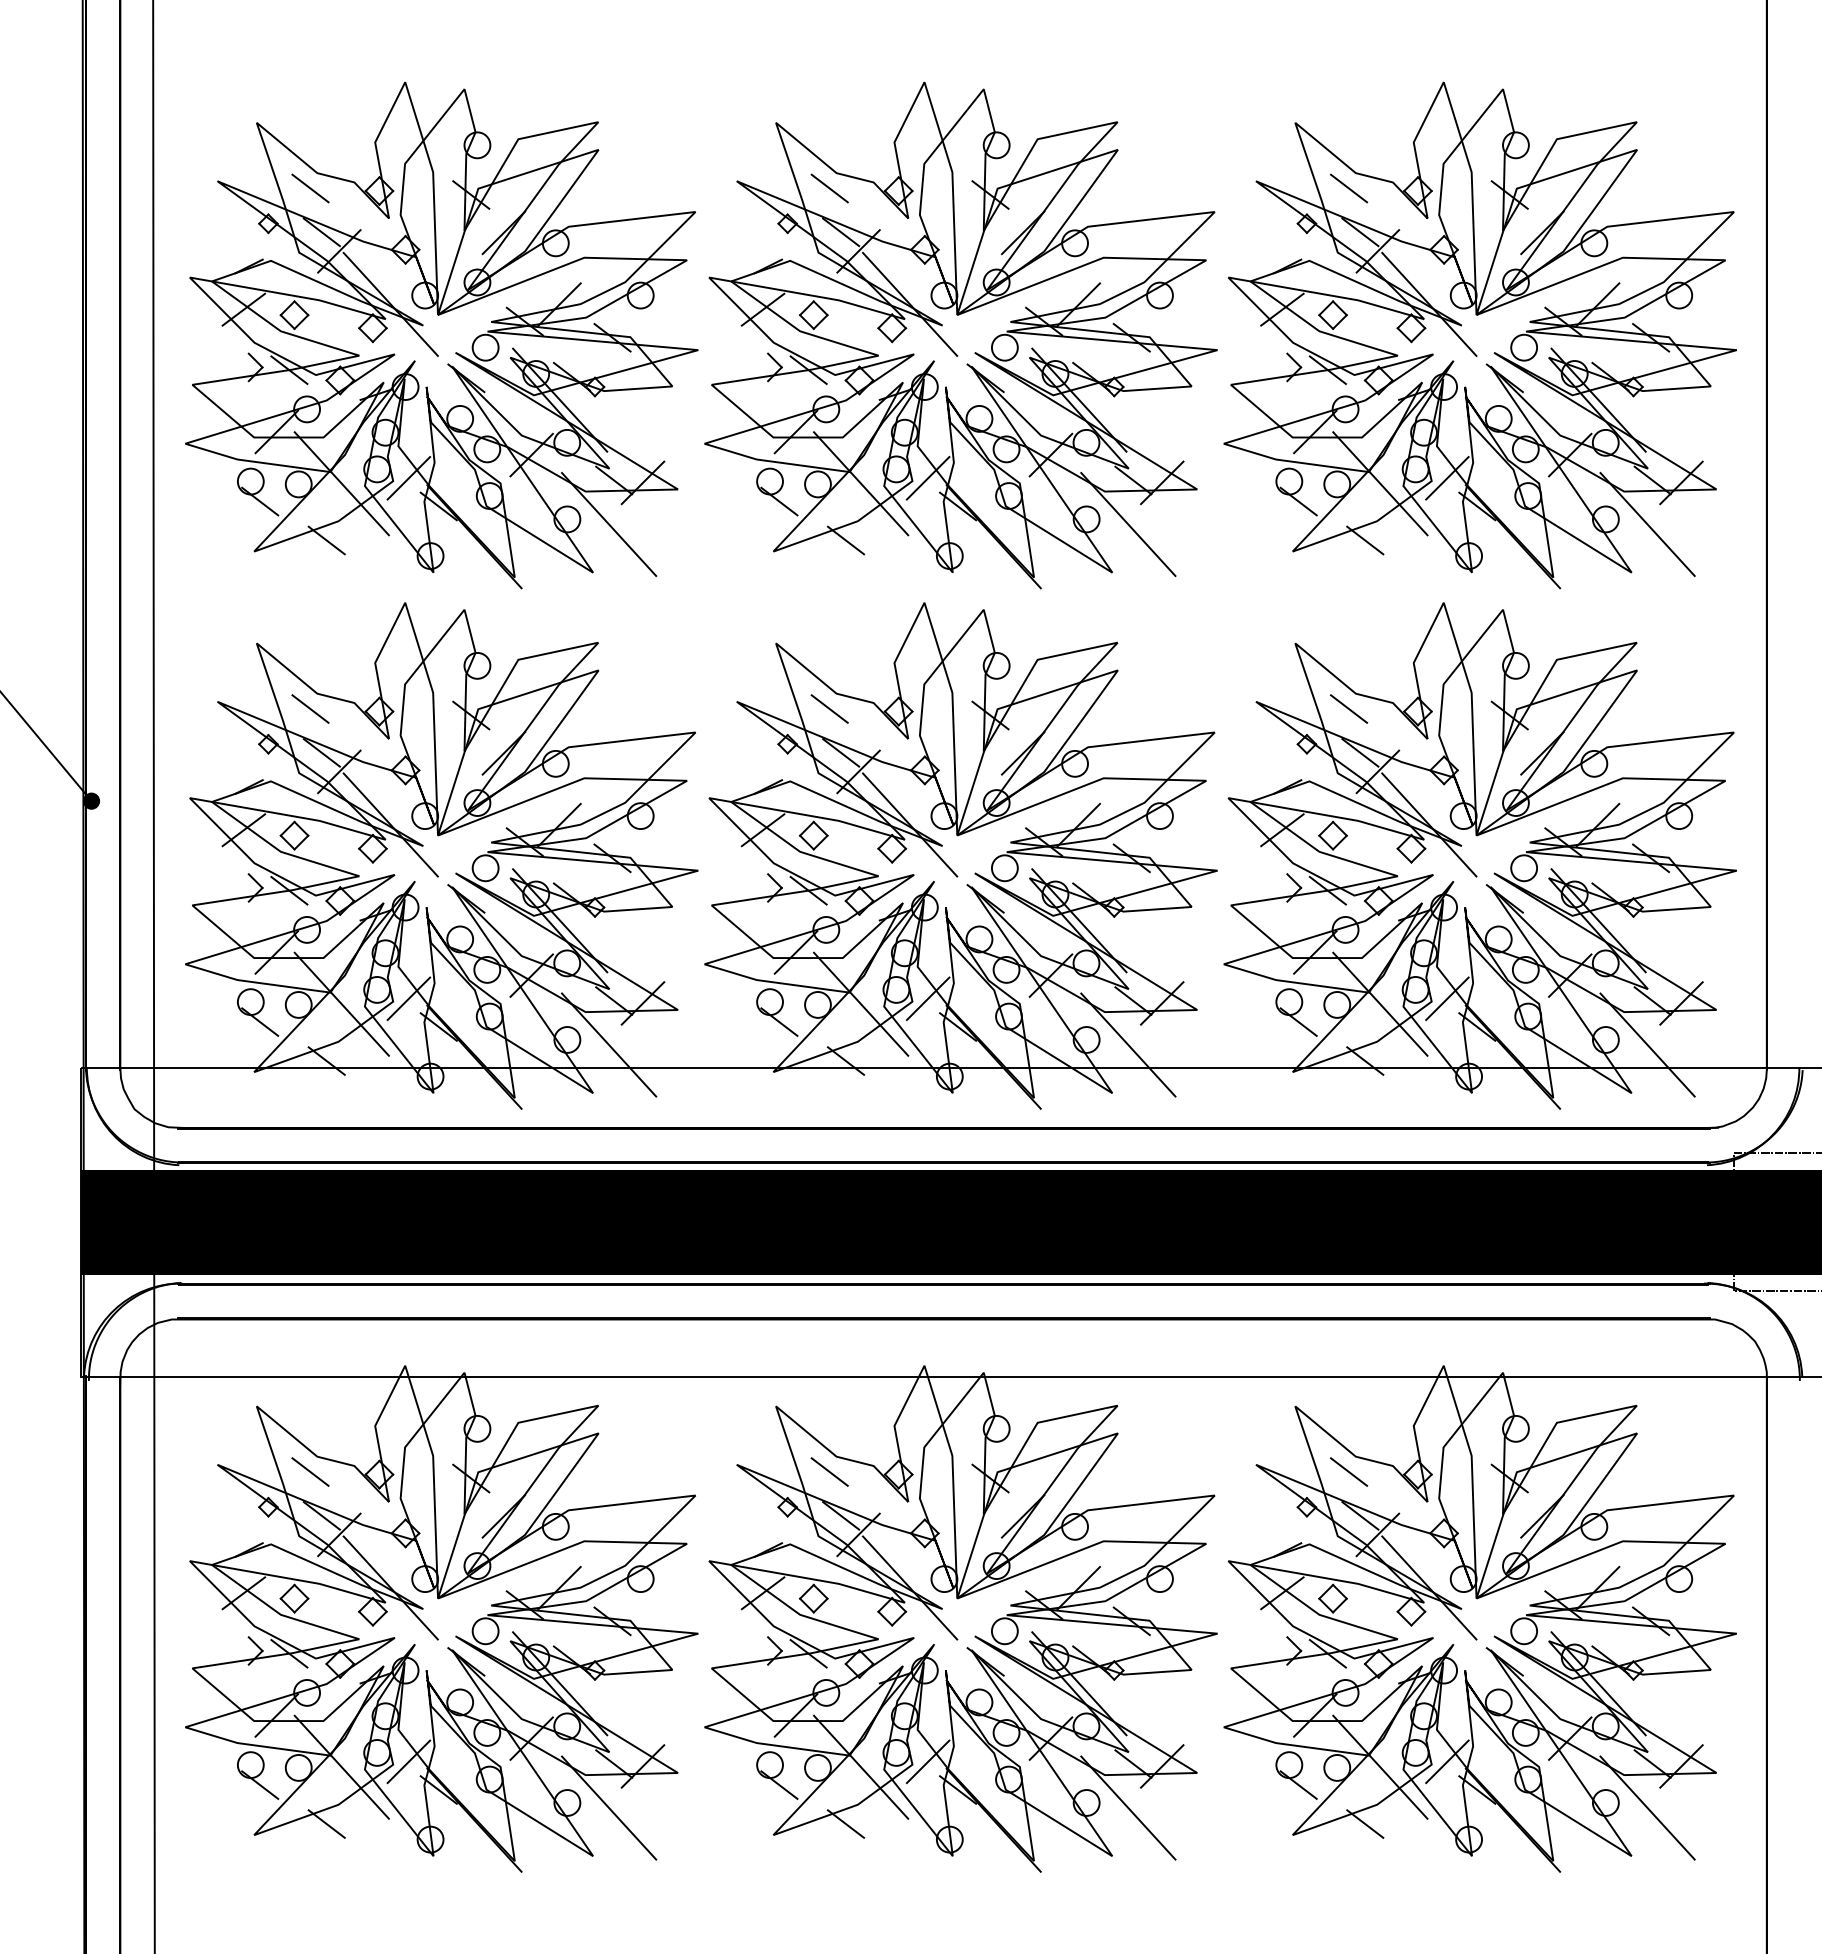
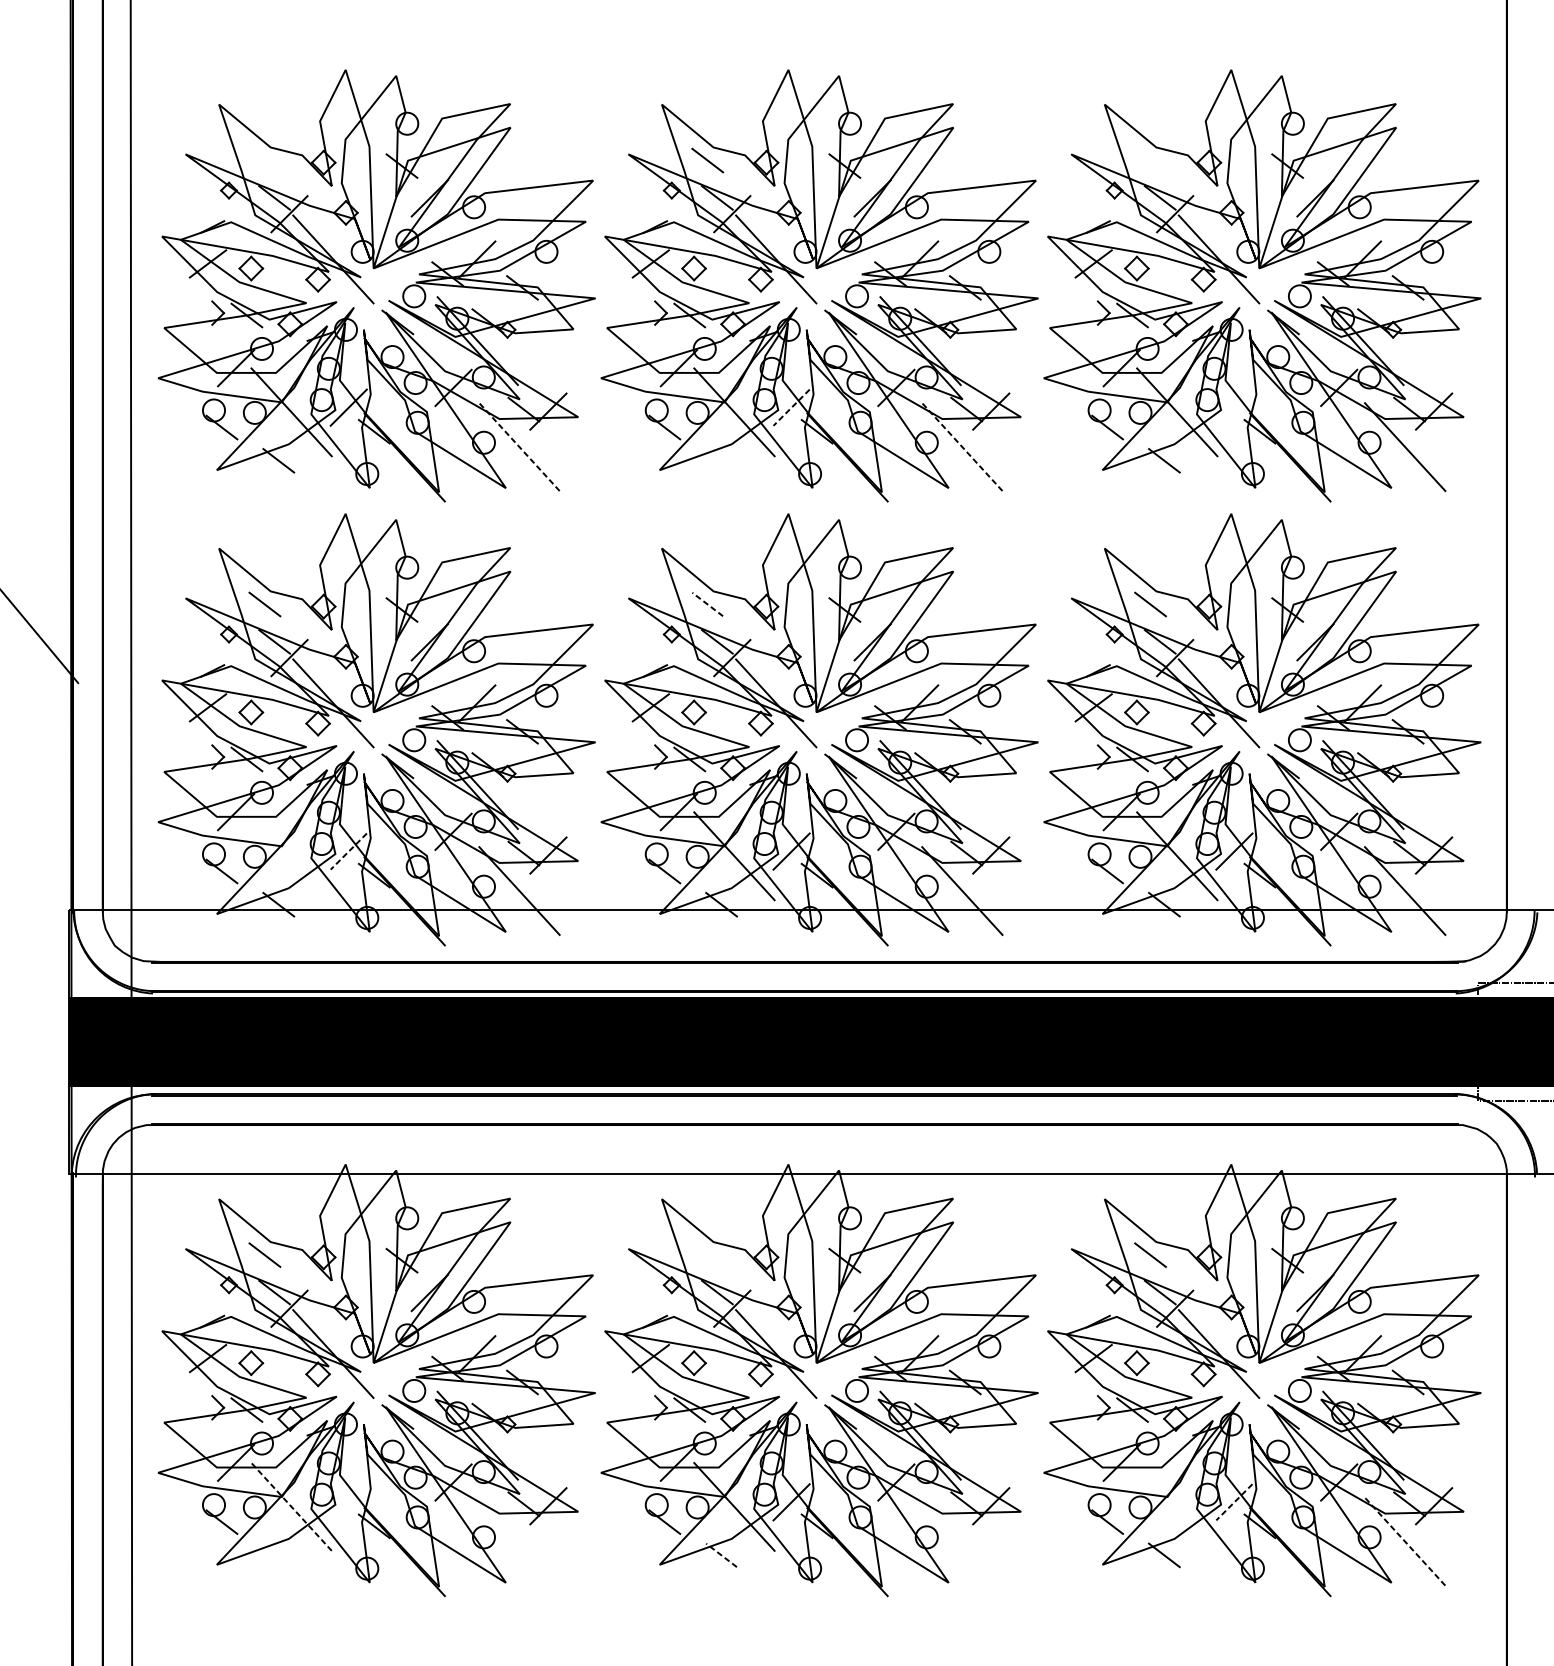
line: (310, 188) -> (264, 160), removed
line: (1349, 188) -> (1150, 160), removed
line: (927, 478) -> (791, 407), solid -> dashed
line: (1447, 478) -> (1234, 407), removed
line: (609, 524) -> (519, 447), solid -> dashed
line: (1128, 524) -> (962, 447), solid -> dashed
line: (845, 540) -> (721, 460), removed
line: (829, 709) -> (707, 604), solid -> dashed
fill: (91, 800) -> (78, 682), removed
line: (408, 999) -> (348, 852), solid -> dashed
line: (341, 1003) -> (291, 855), removed
line: (829, 1471) -> (707, 1254), removed
line: (408, 1761) -> (348, 1502), removed
line: (1447, 1762) -> (1234, 1502), solid -> dashed
line: (1380, 1766) -> (1177, 1506), removed
line: (341, 1767) -> (291, 1507), solid -> dashed
line: (609, 1807) -> (519, 1541), removed
line: (1128, 1807) -> (962, 1541), removed
line: (1647, 1808) -> (1405, 1542), solid -> dashed
line: (326, 1823) -> (278, 1554), removed
line: (846, 1824) -> (721, 1555), solid -> dashed

